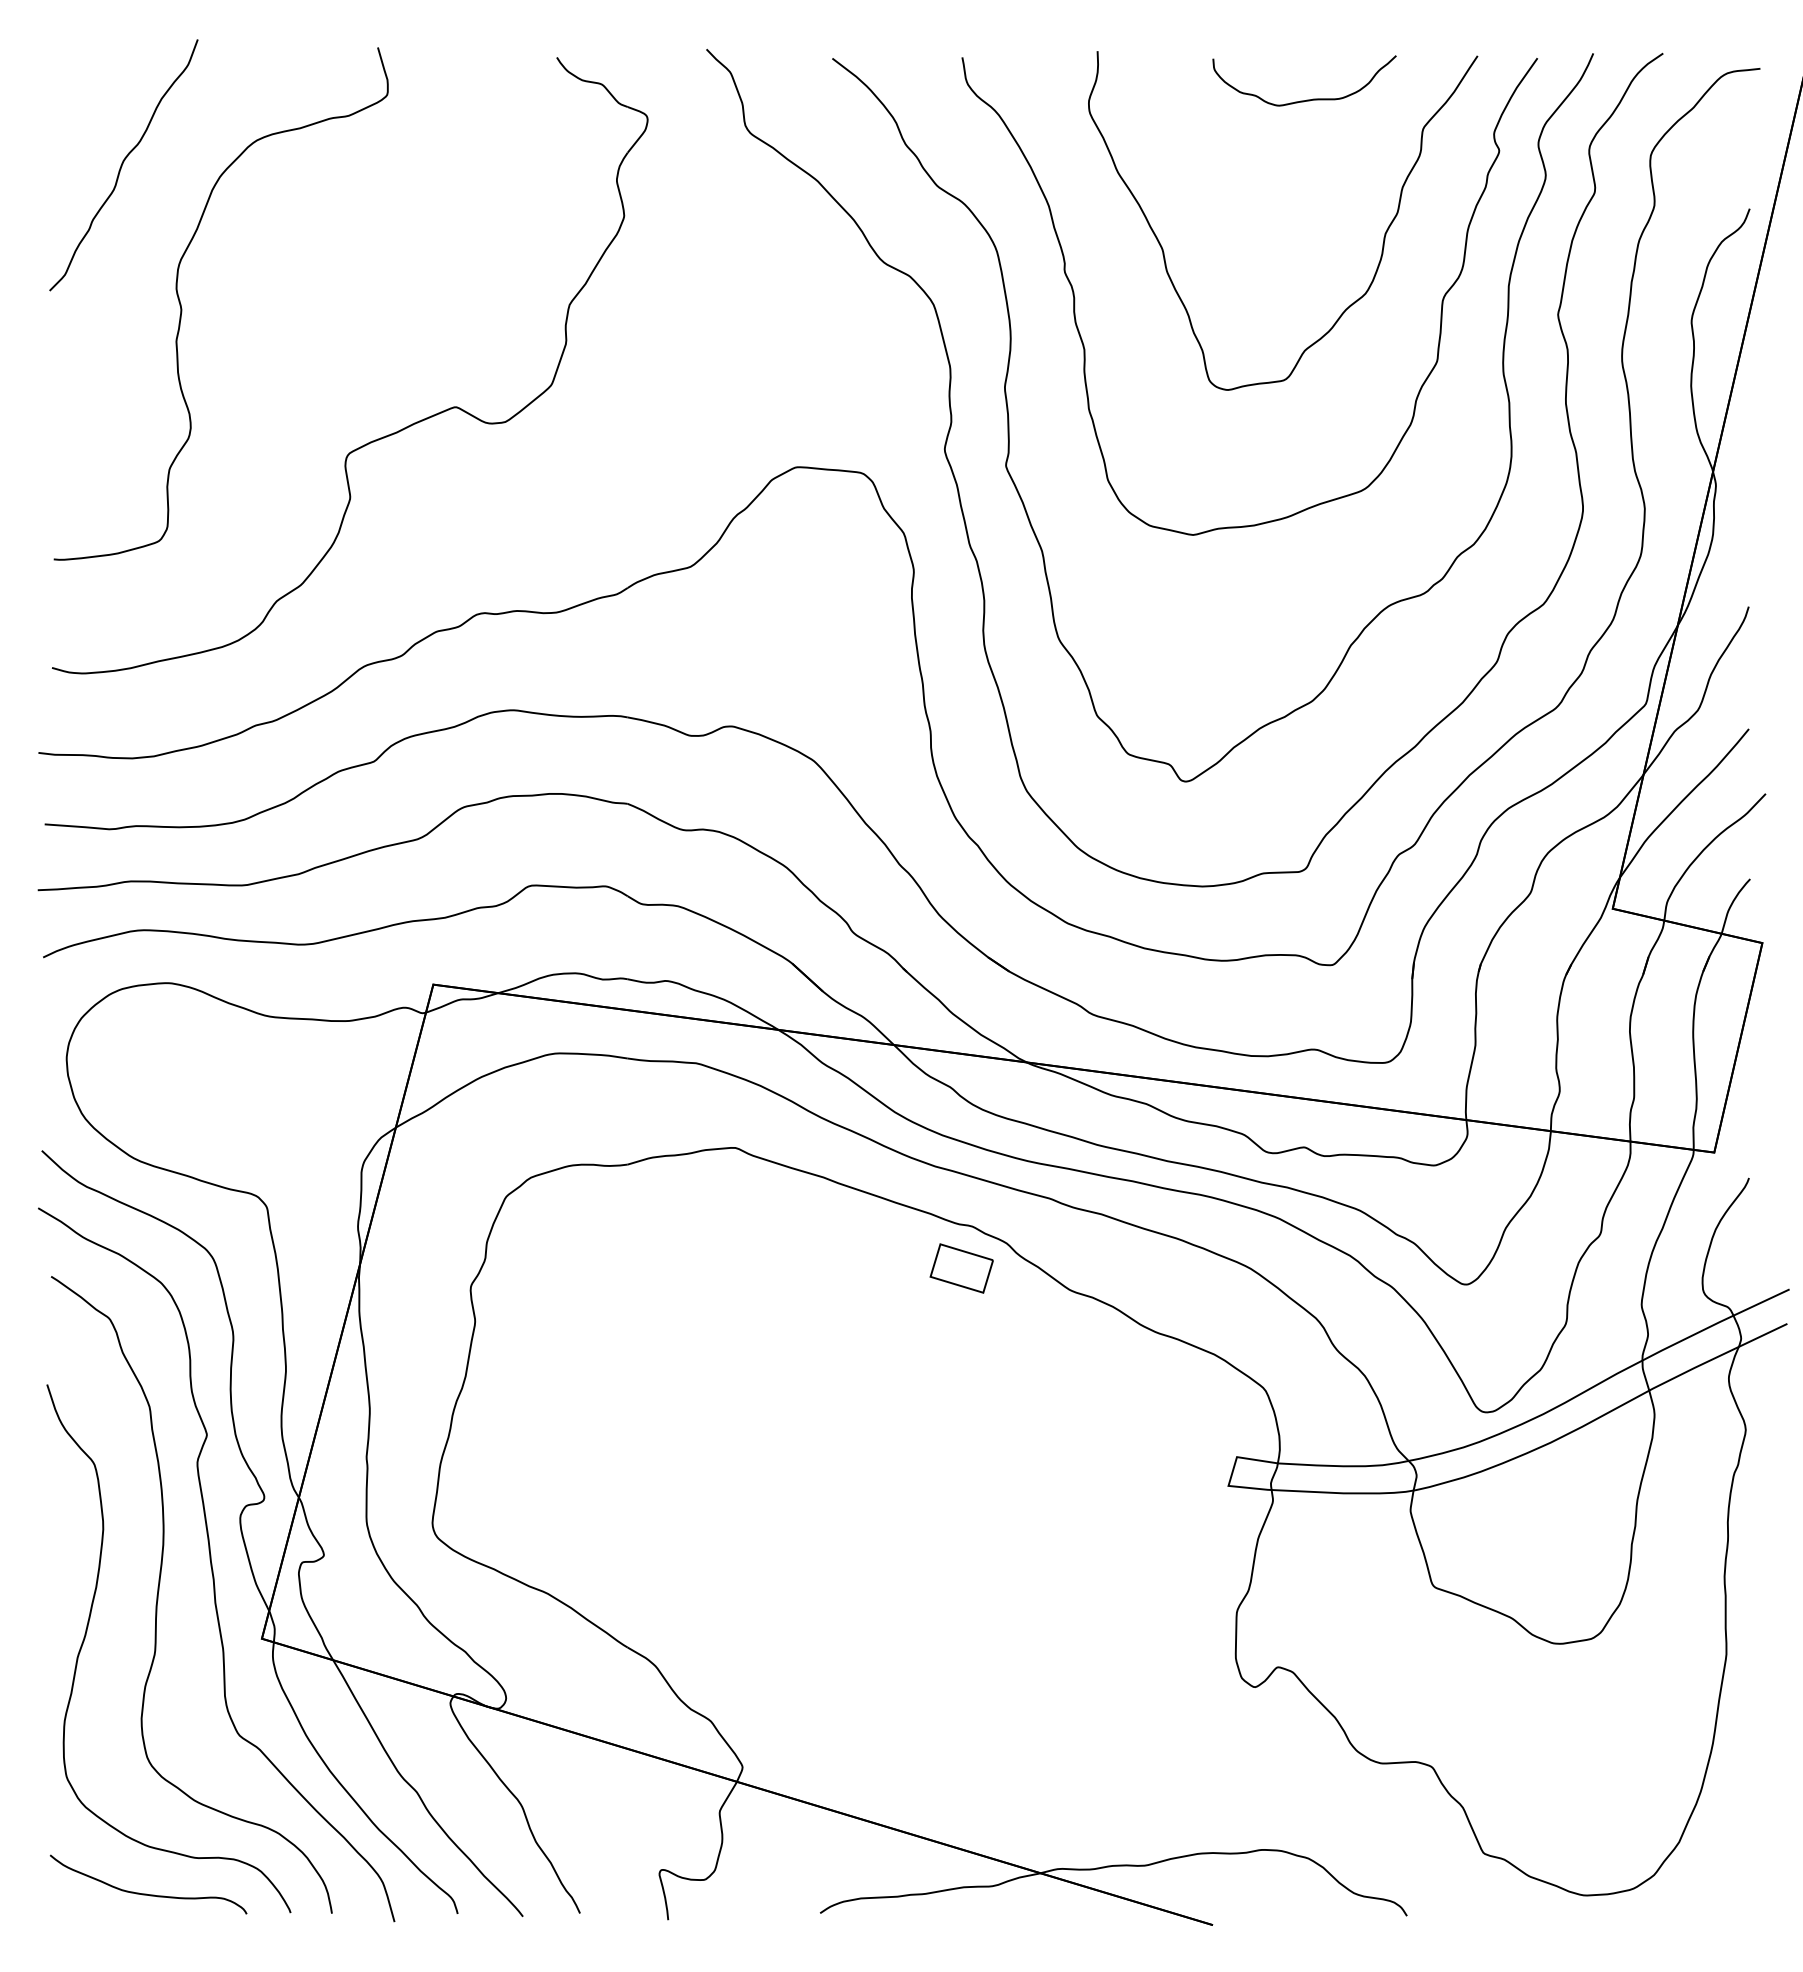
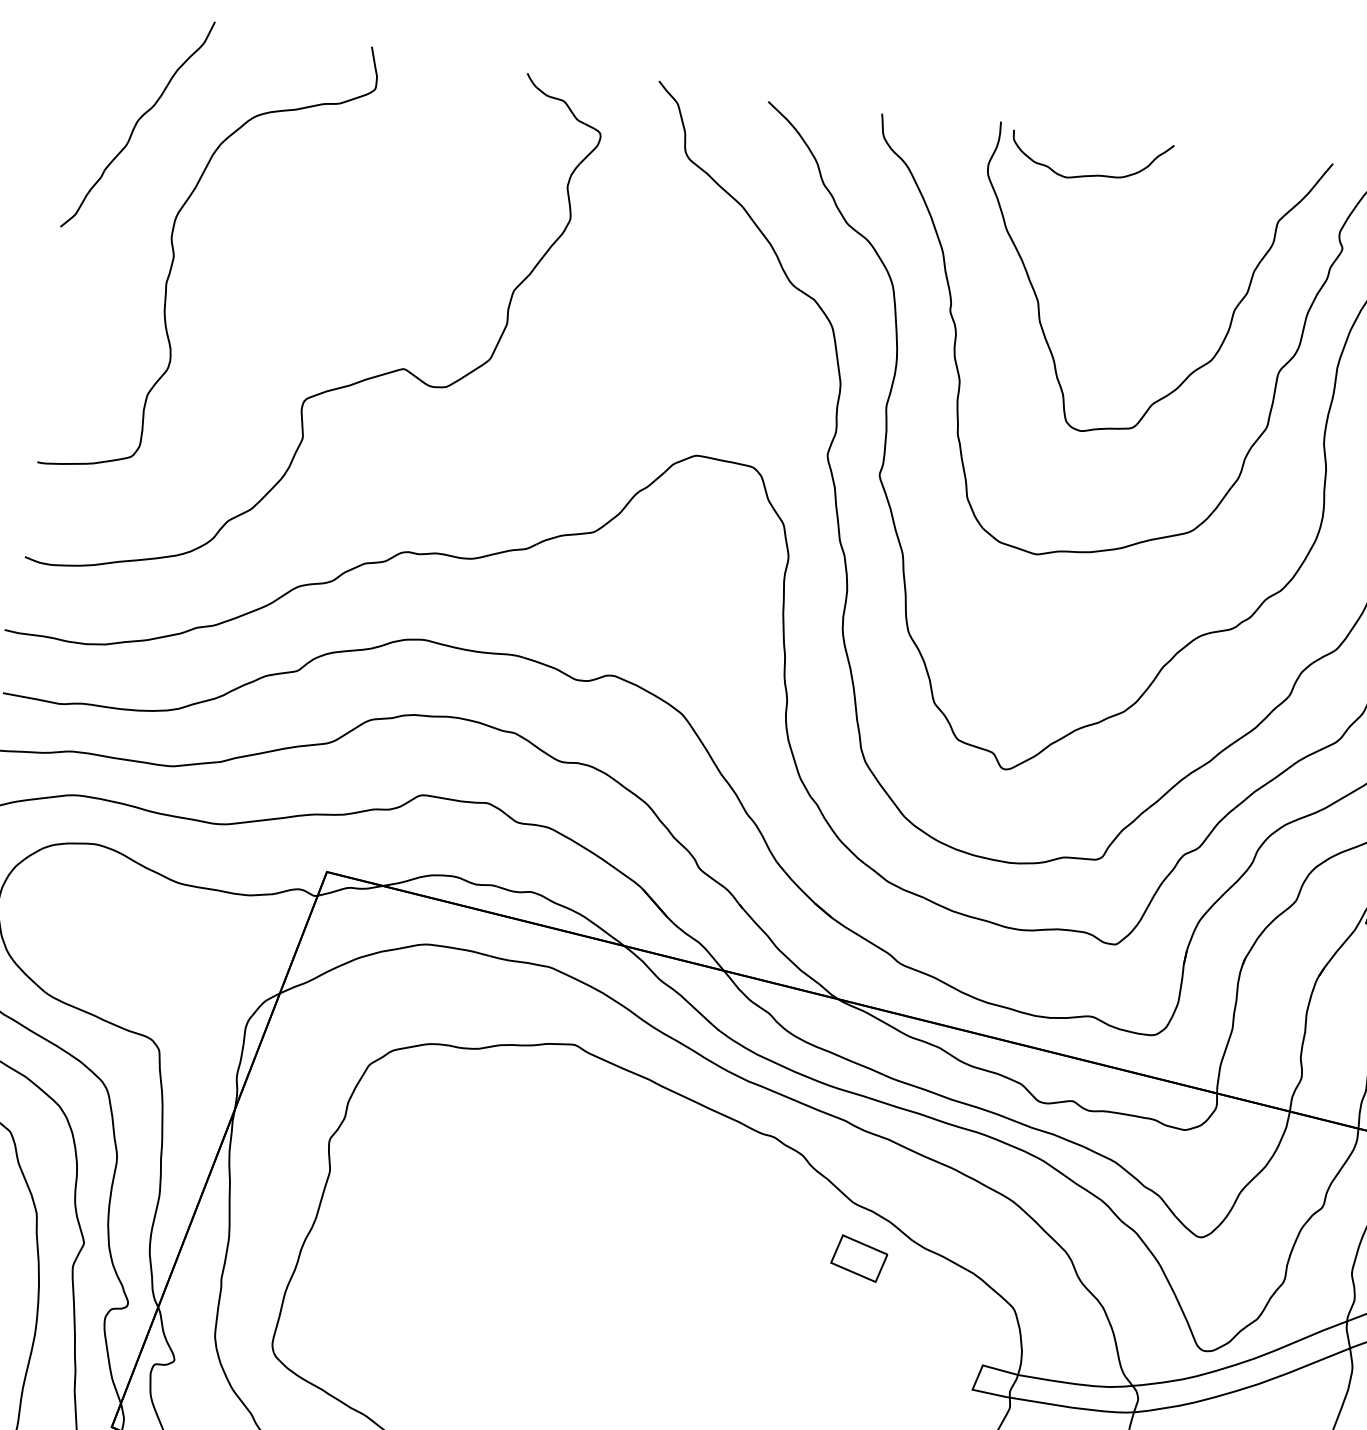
curve: (1306, 99) -> (1091, 174), moved
part: (961, 1268) -> (859, 1258), moved

